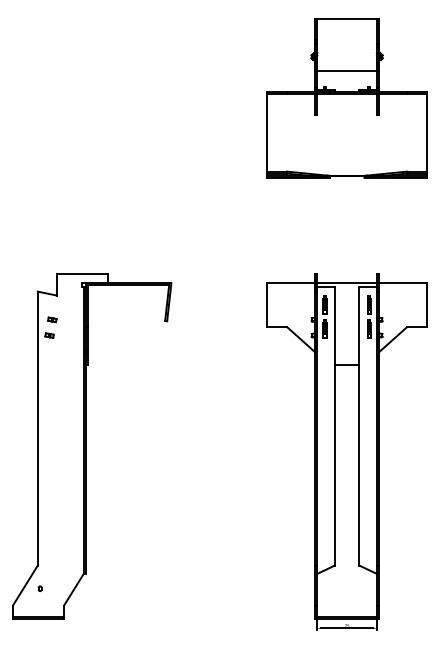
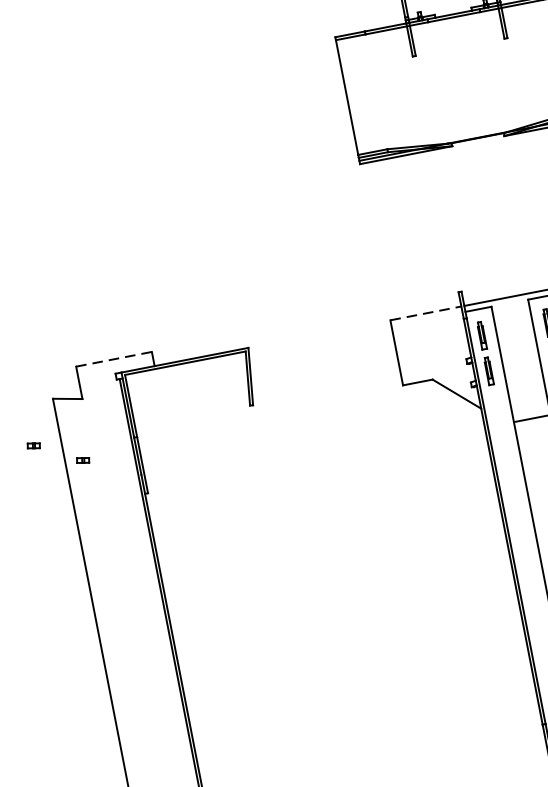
line: (82, 273) -> (113, 359), solid -> dashed
line: (291, 283) -> (426, 313), solid -> dashed
part: (52, 319) -> (33, 445), moved

